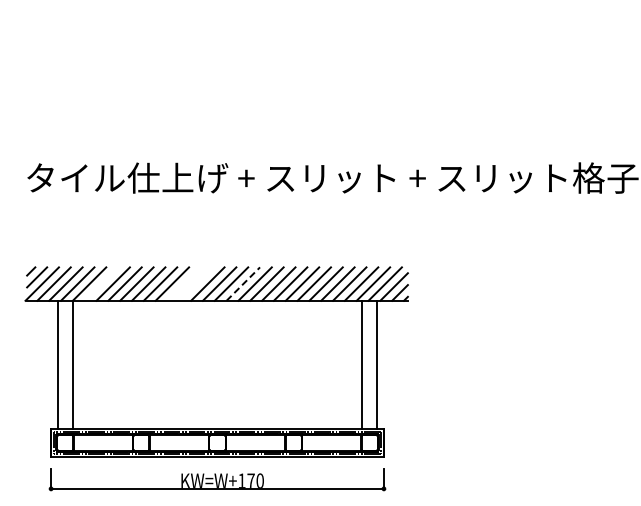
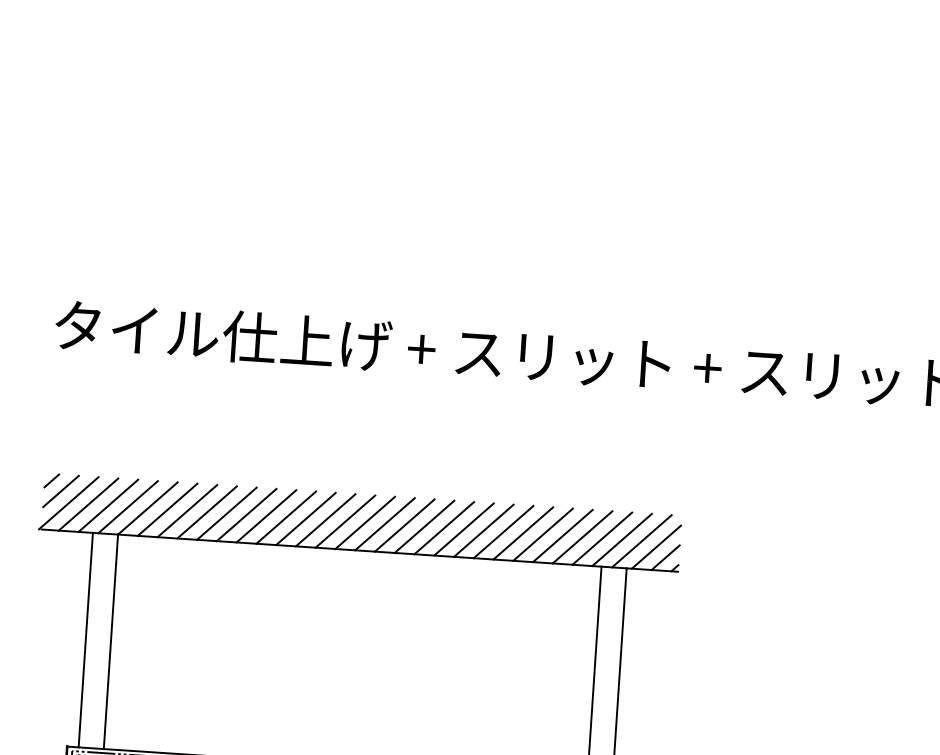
line: (101, 283) -> (167, 508), added
line: (183, 283) -> (304, 517), added
line: (195, 283) -> (324, 519), added
line: (243, 284) -> (405, 526), dashed -> solid

